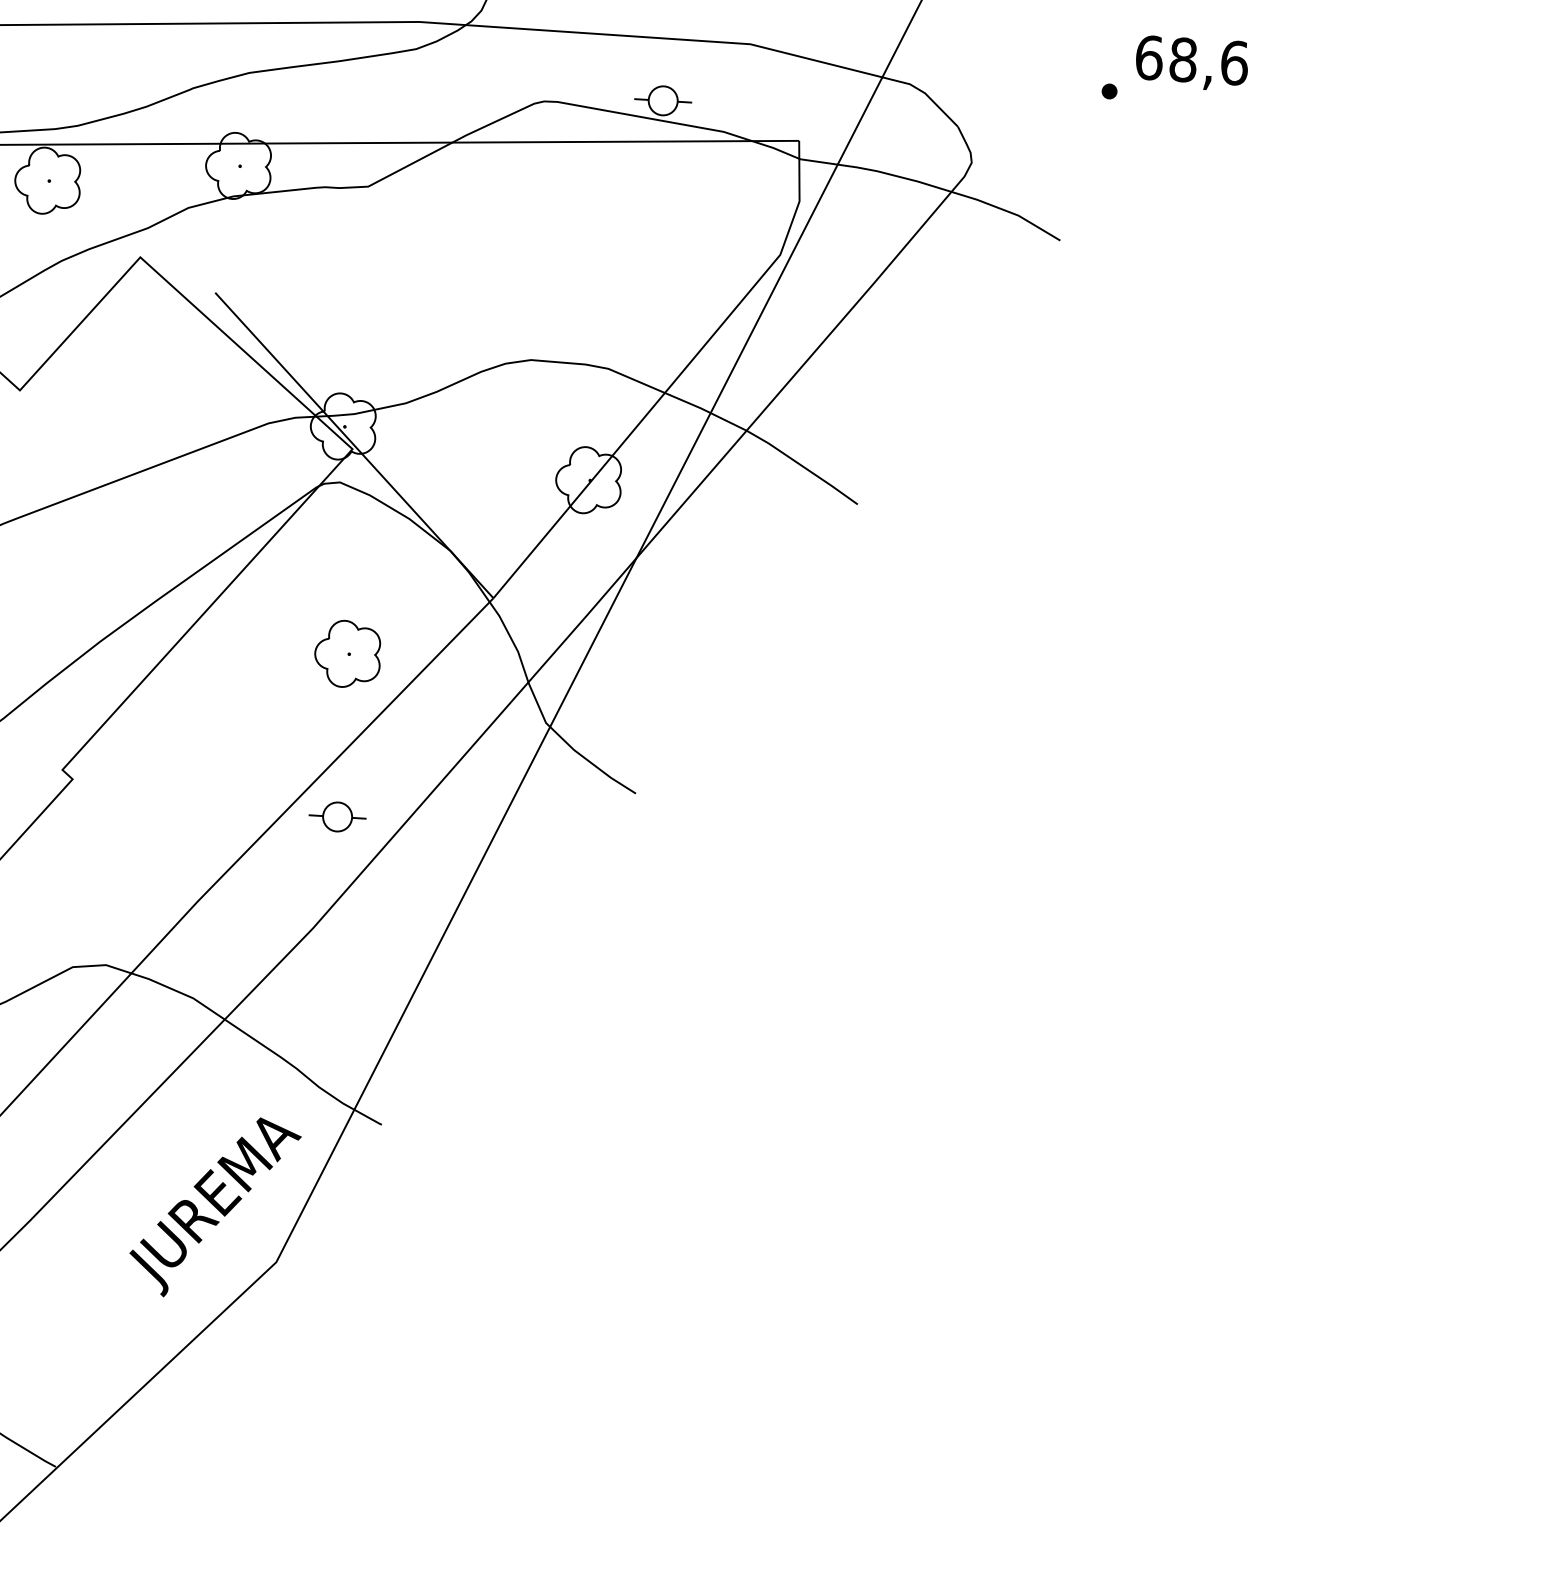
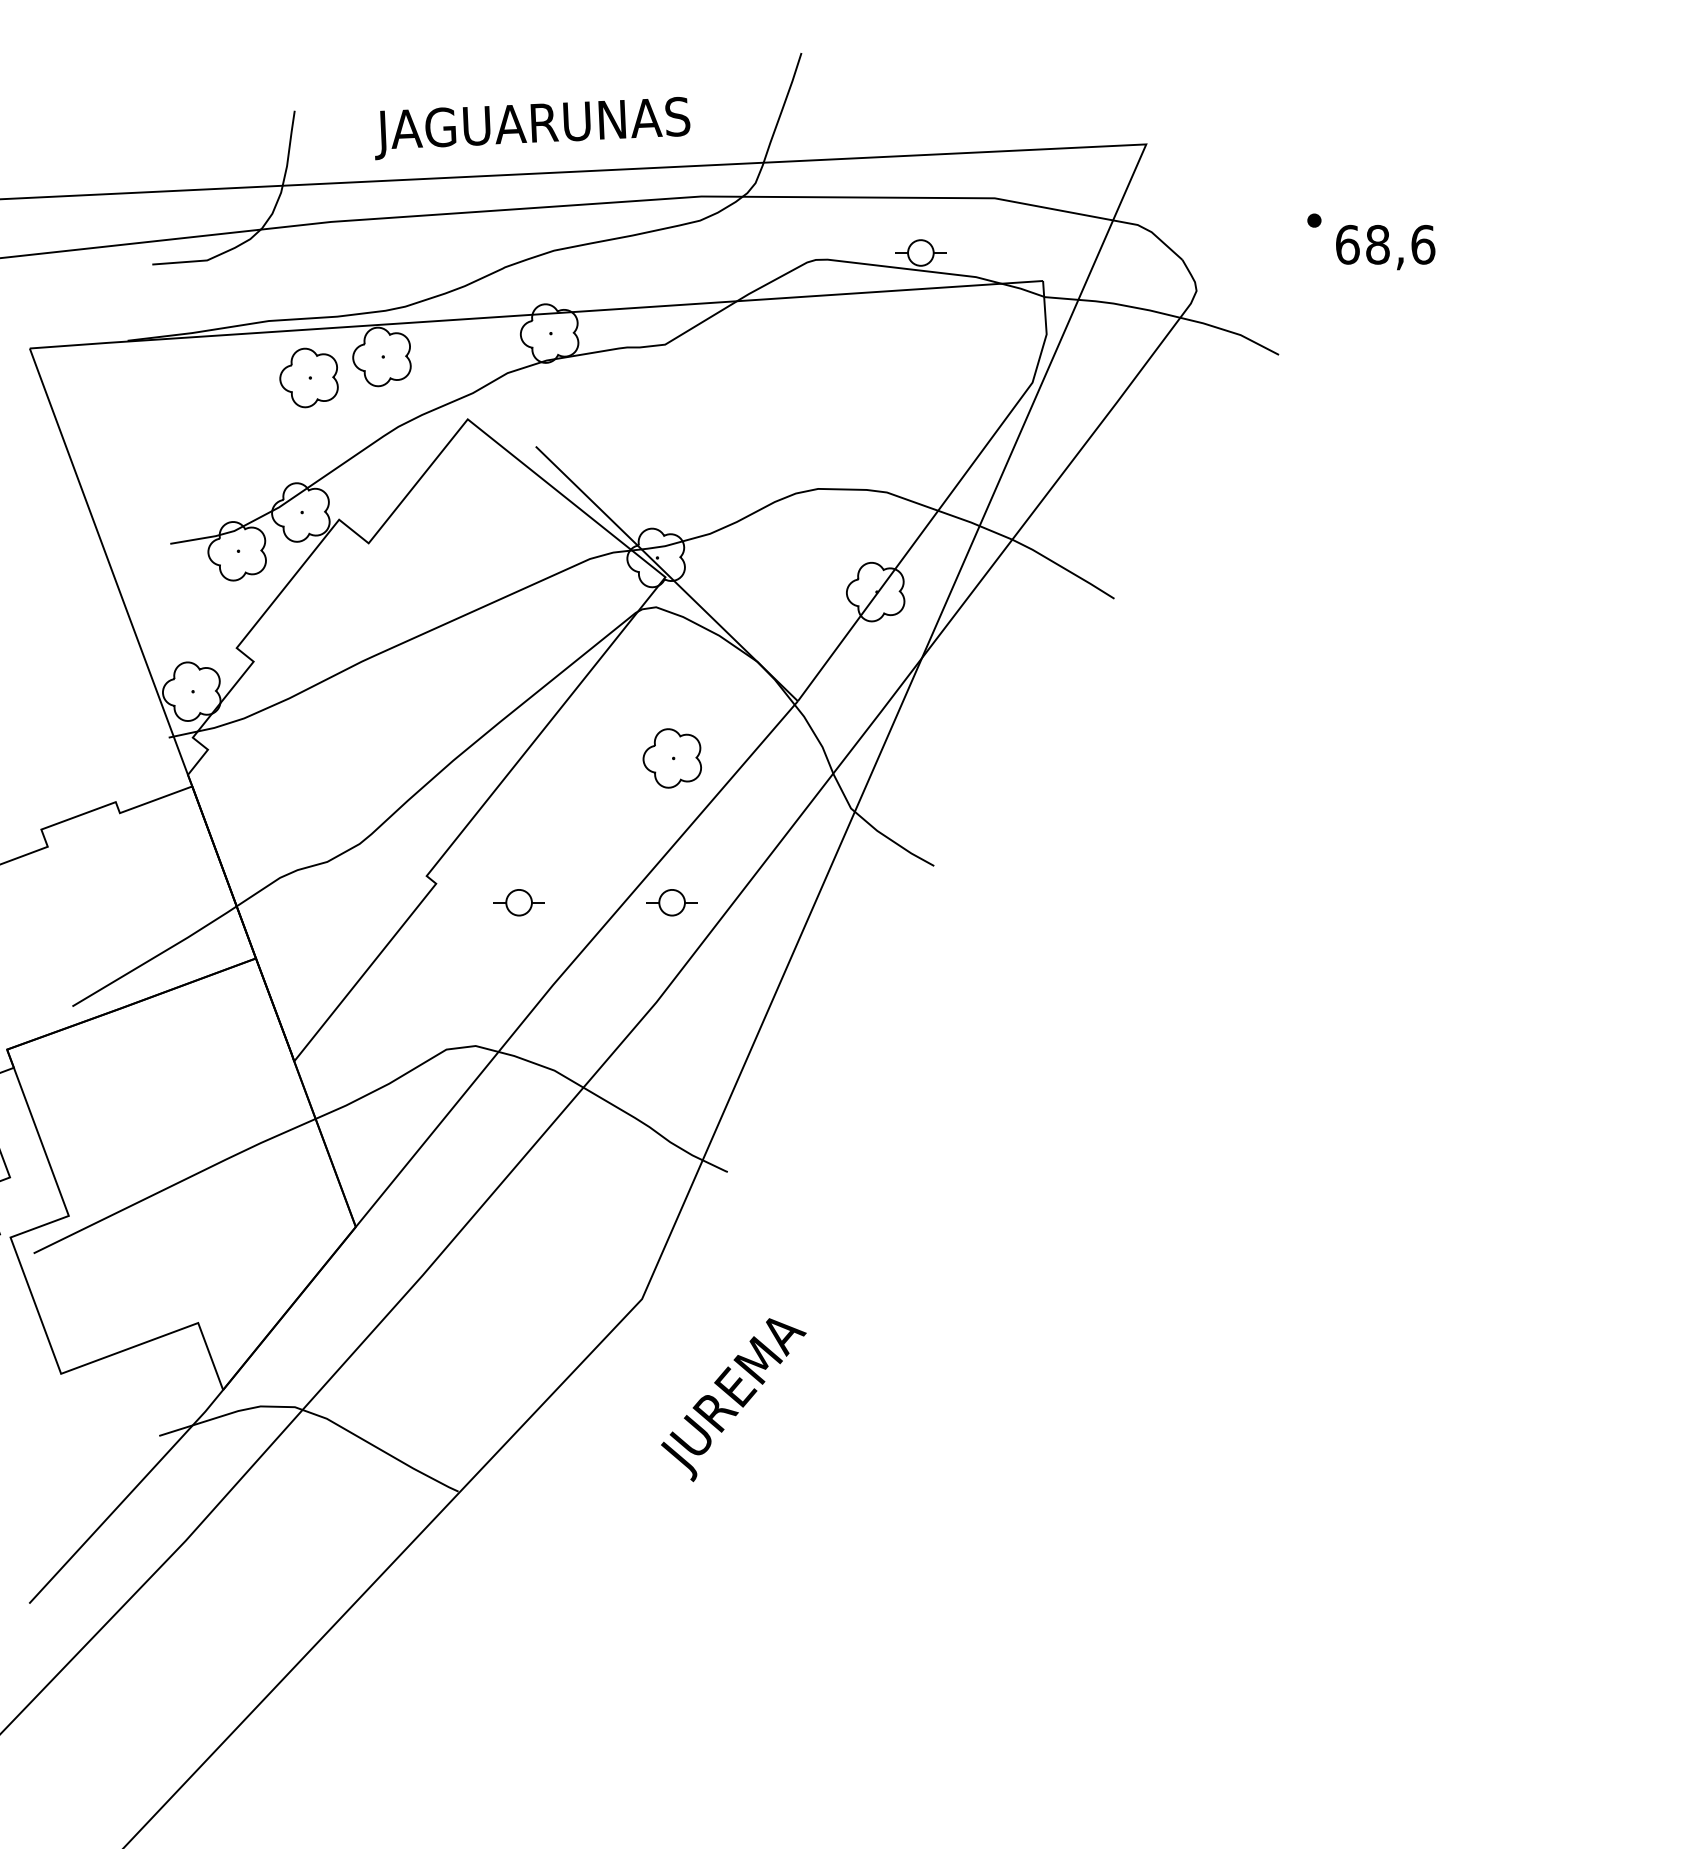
text: (1191, 63) -> (1385, 247), moved
part: (164, 806) -> (518, 902), added
text: (214, 1207) -> (733, 1400), moved

